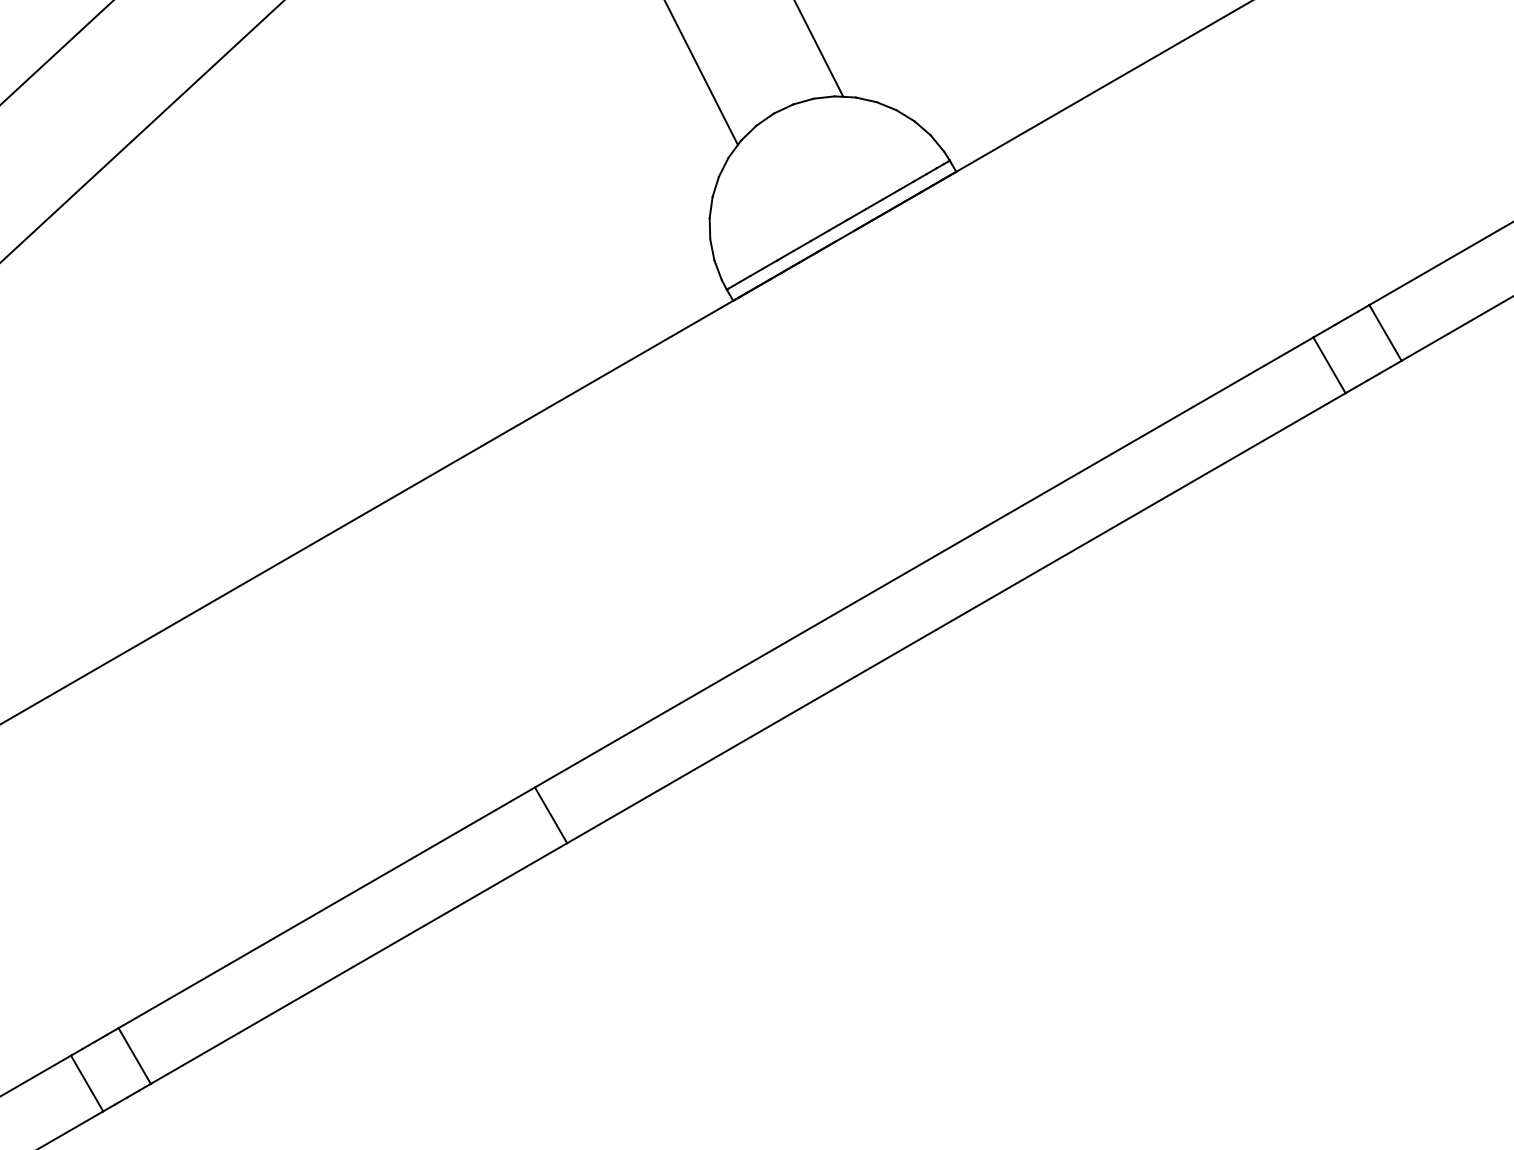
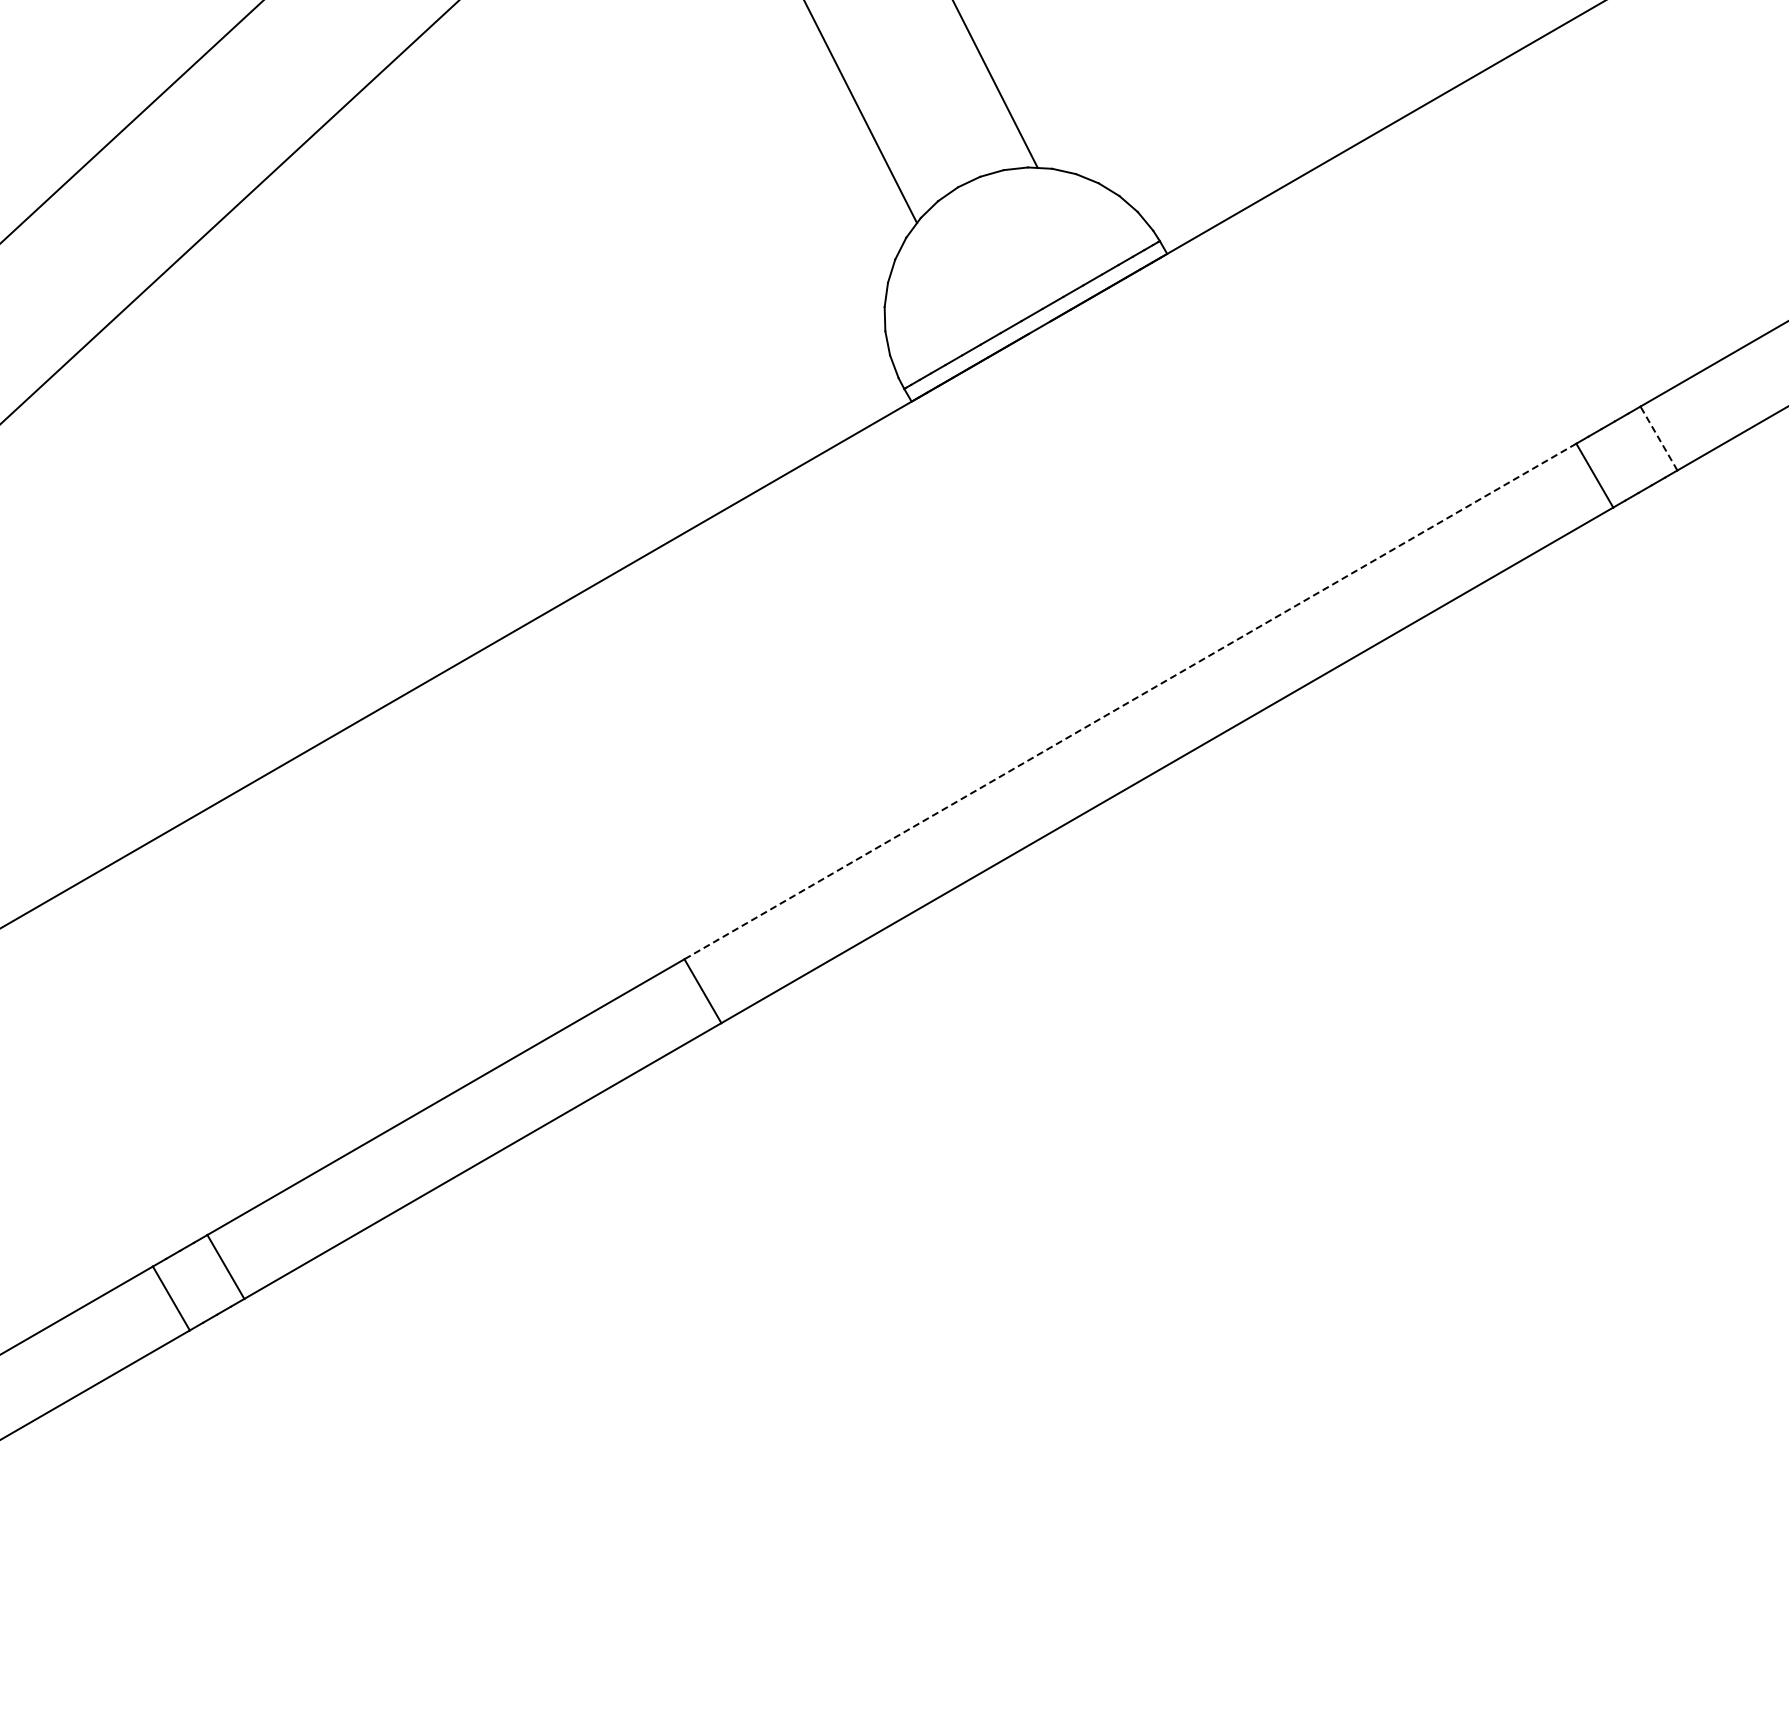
line: (1385, 332) -> (1658, 438), solid -> dashed
line: (923, 562) -> (1129, 701), solid -> dashed

